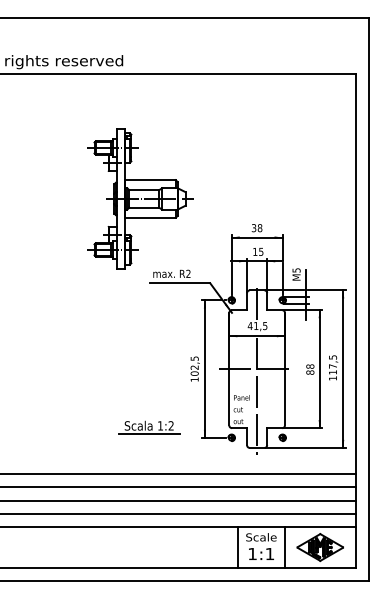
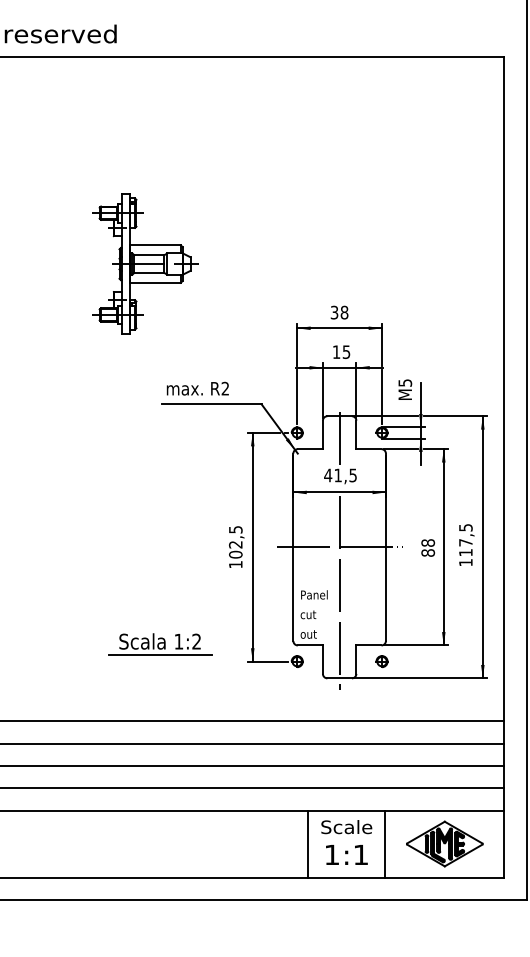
part: (140, 198) -> (145, 263), size x0.6

